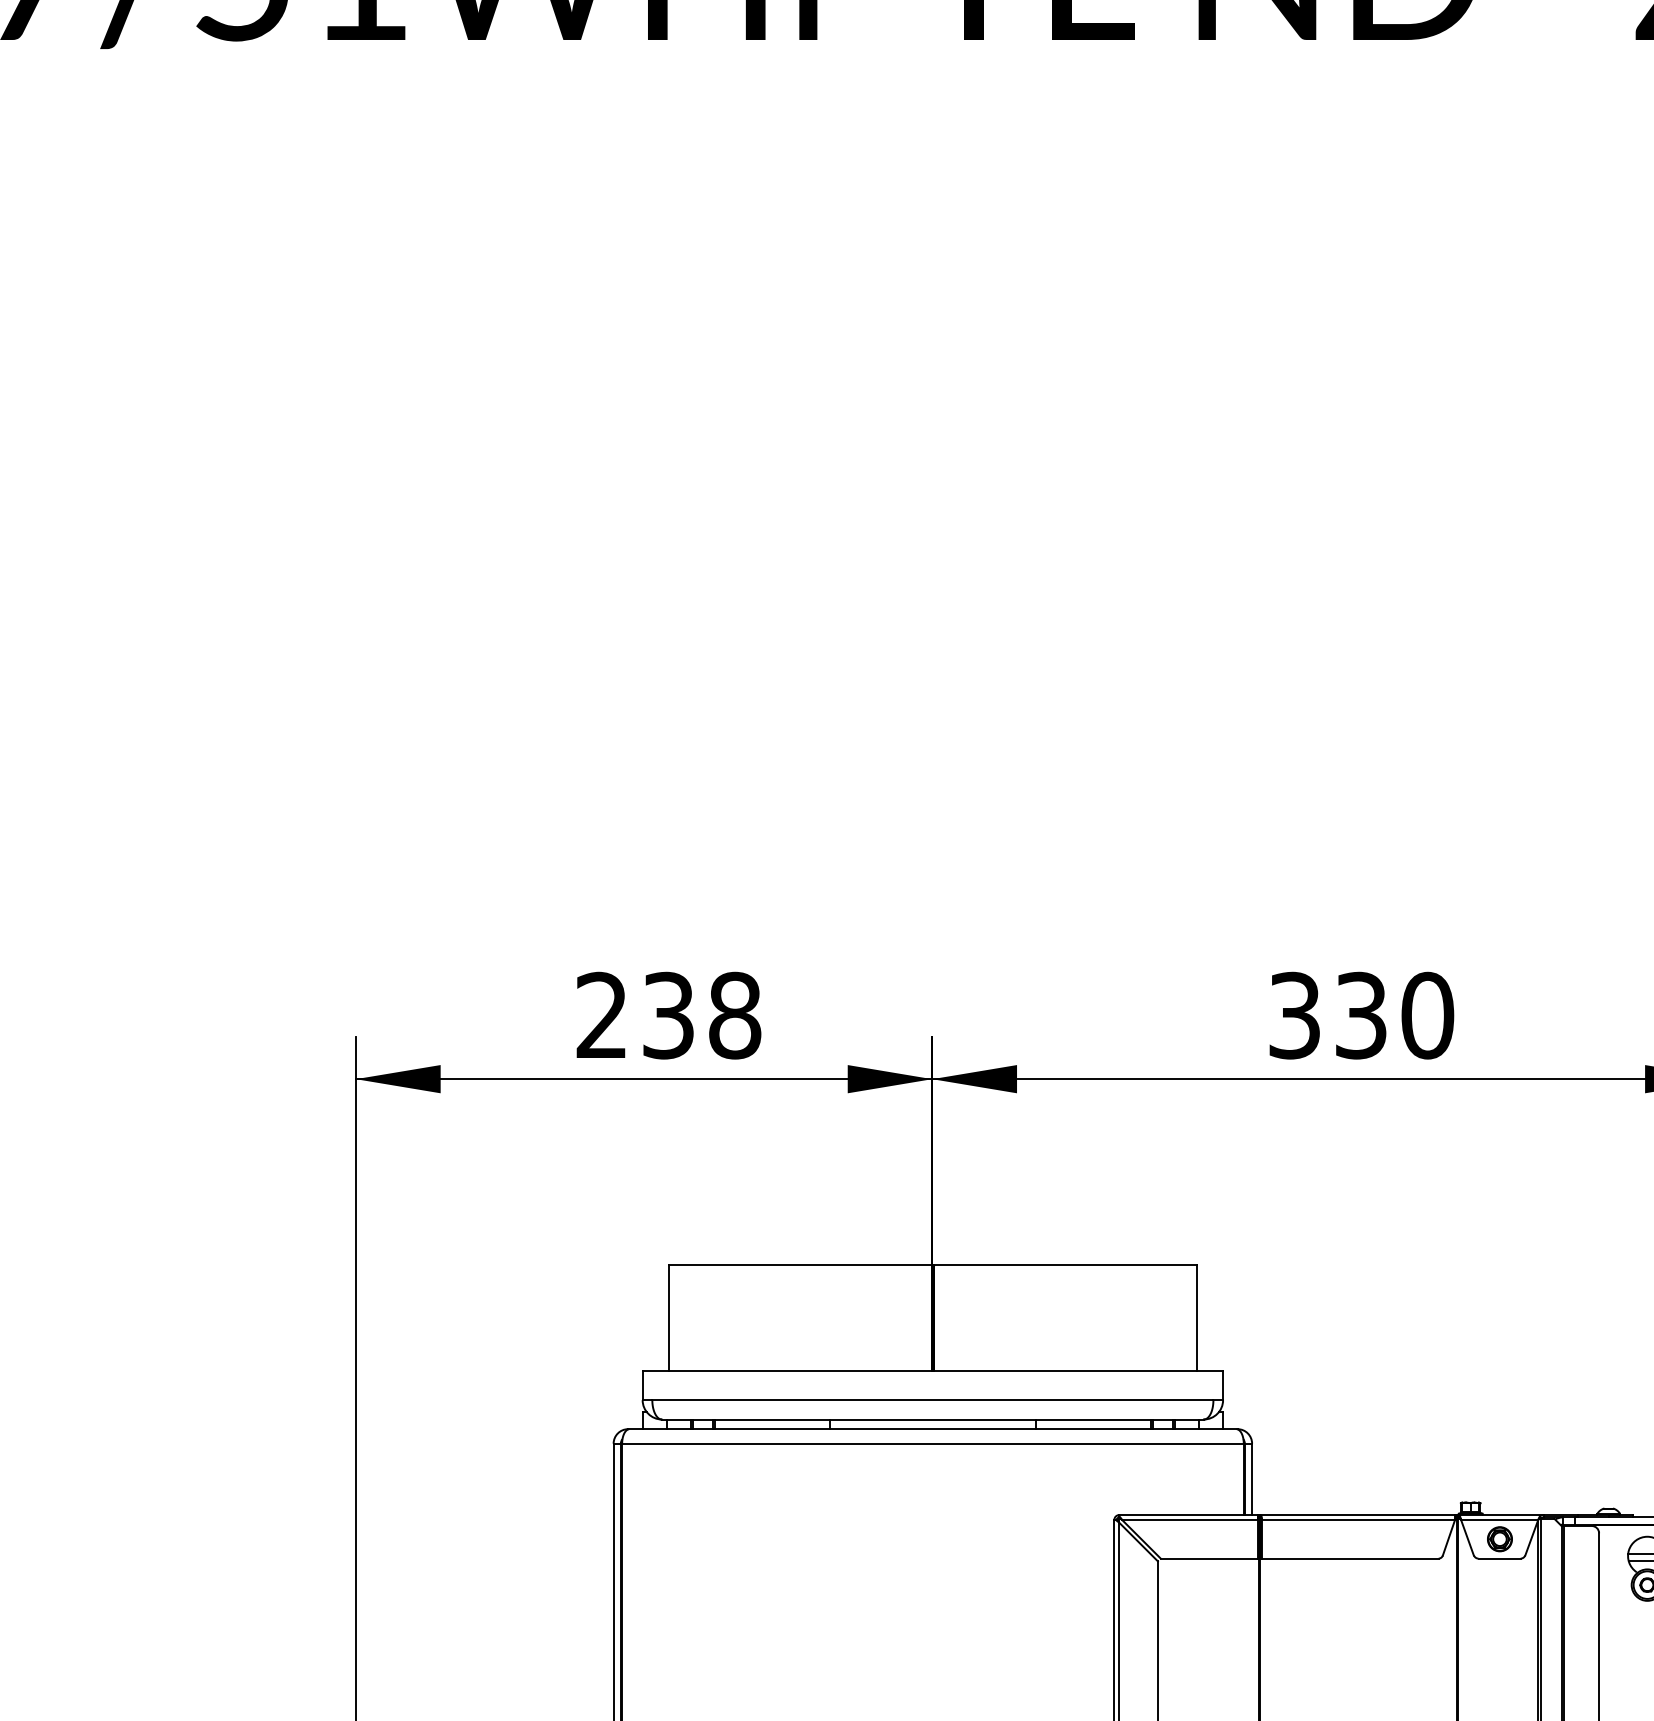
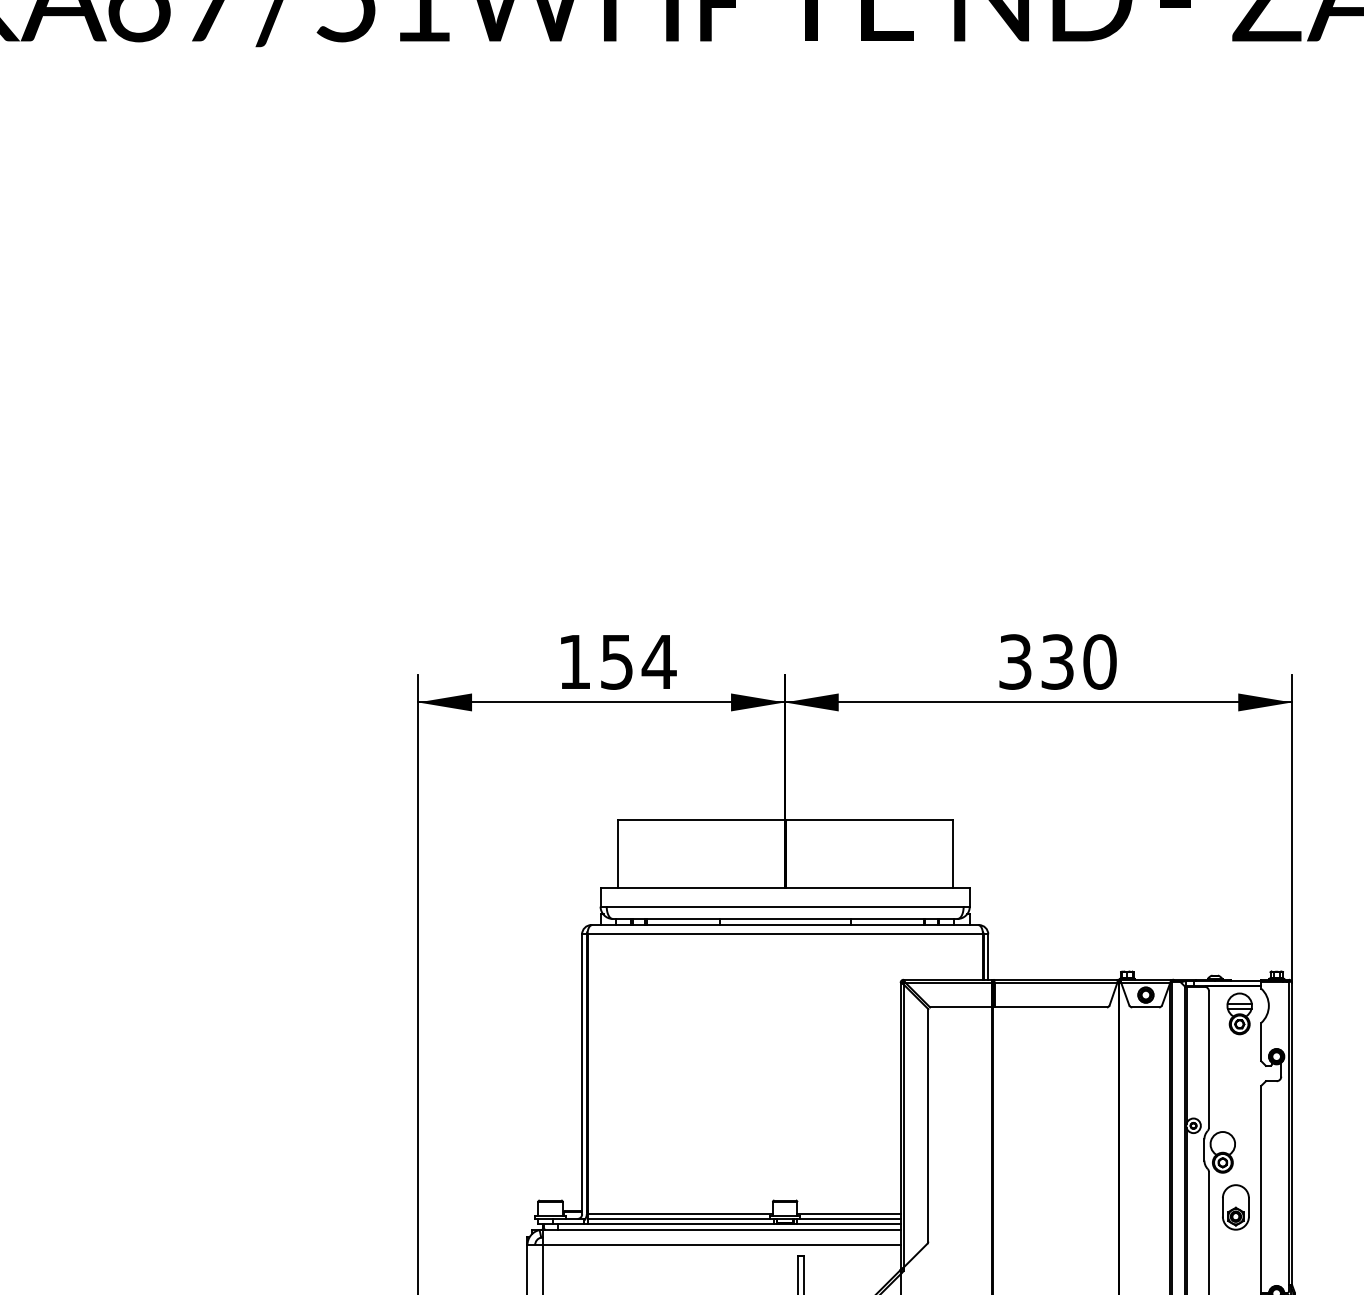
text: (669, 1014) -> (617, 661), 238 -> 154

